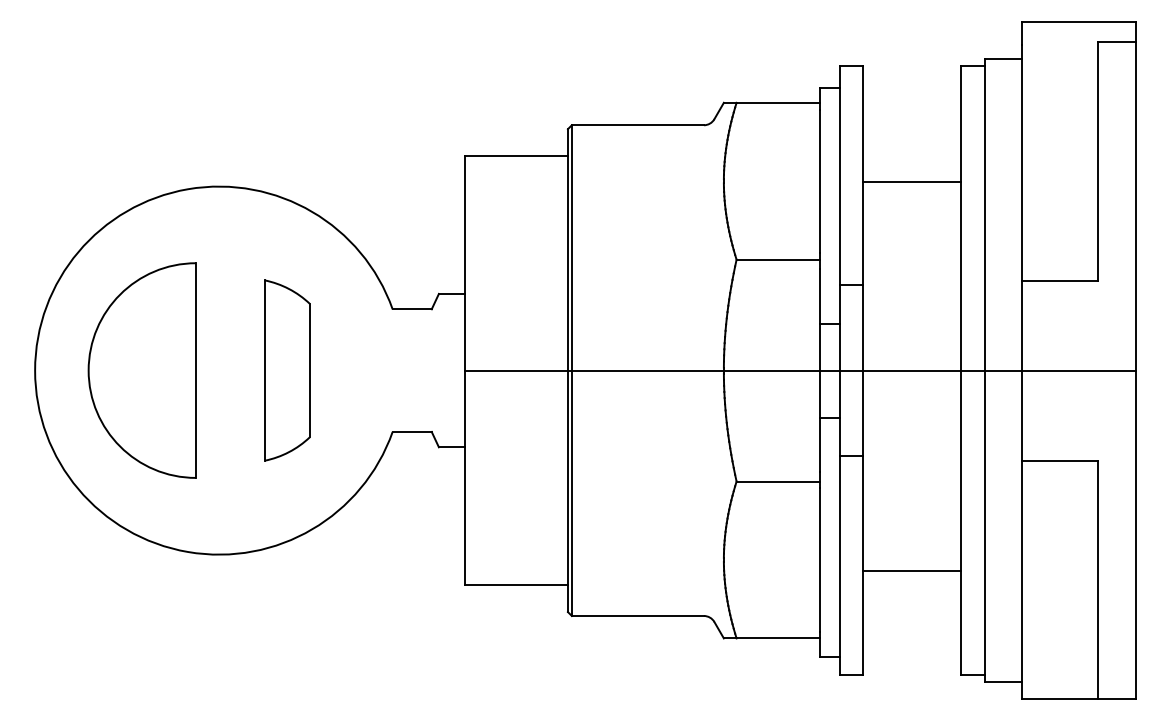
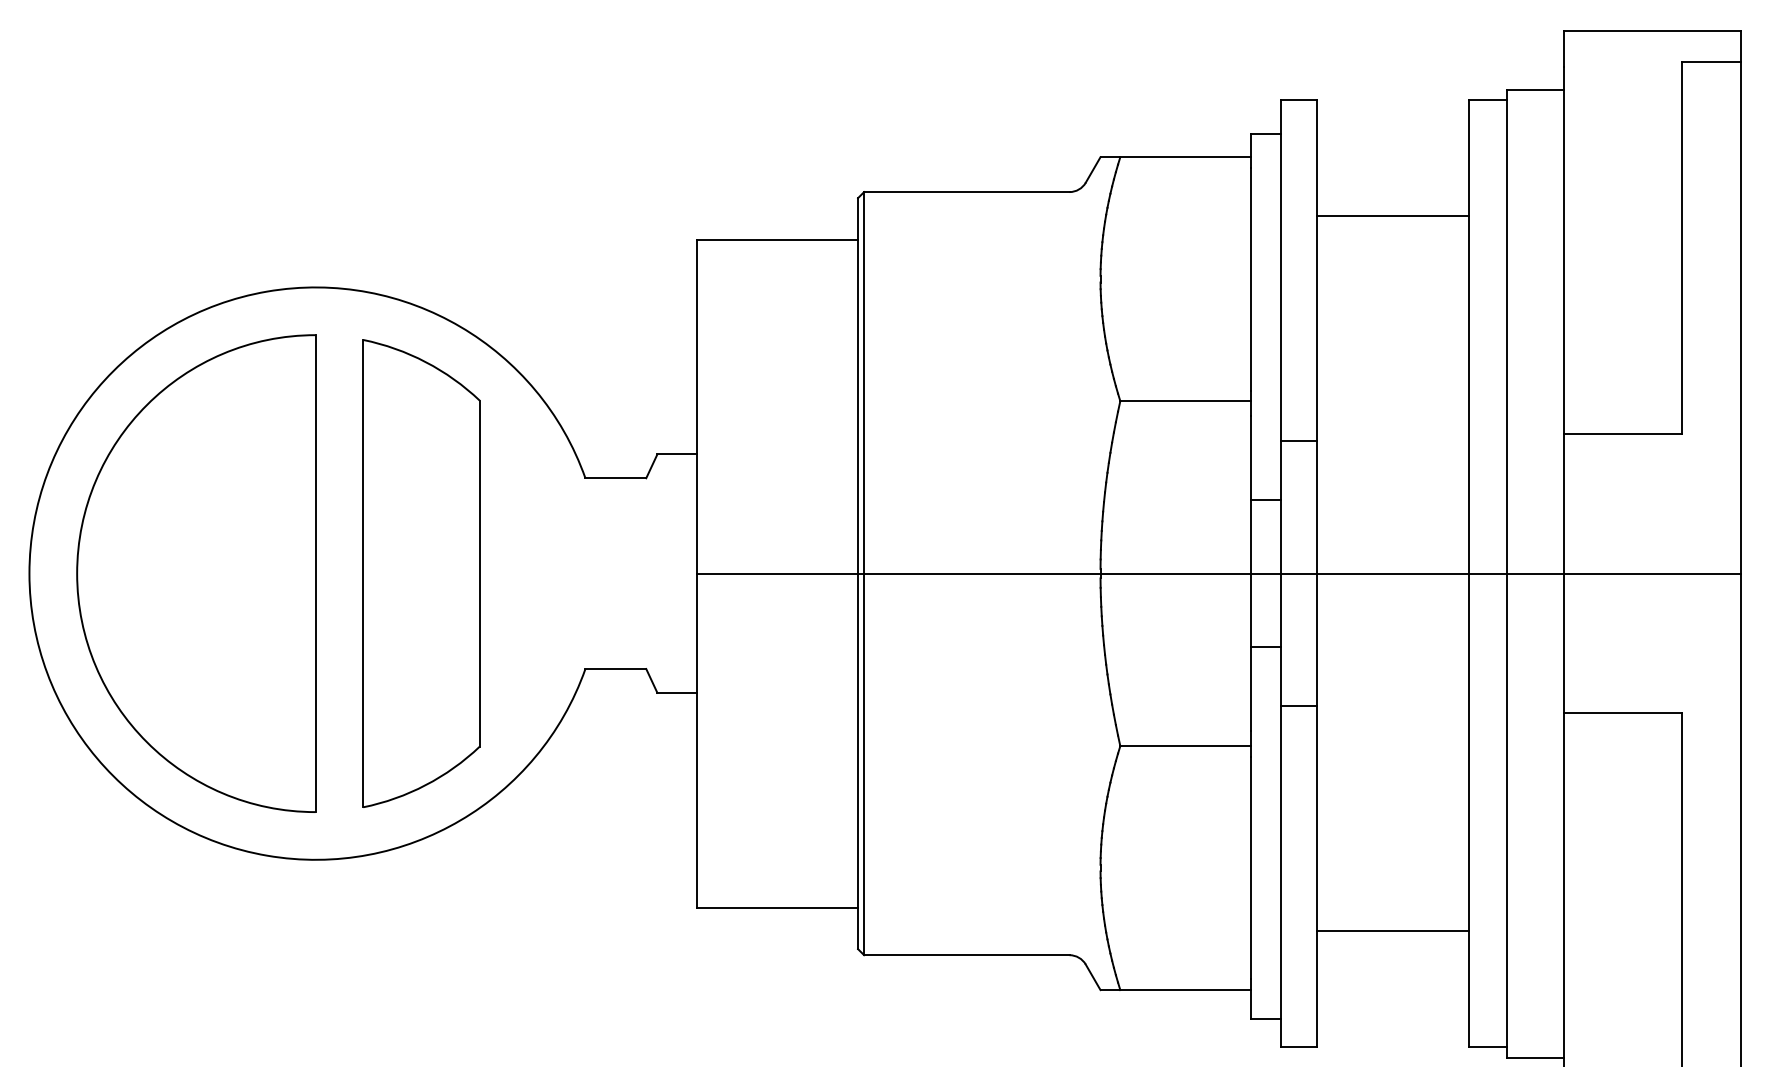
line: (911, 181) -> (1392, 215), moved
part: (141, 370) -> (194, 573), size x1.43
part: (287, 370) -> (421, 573), size x1.67
line: (911, 571) -> (1392, 931), moved

